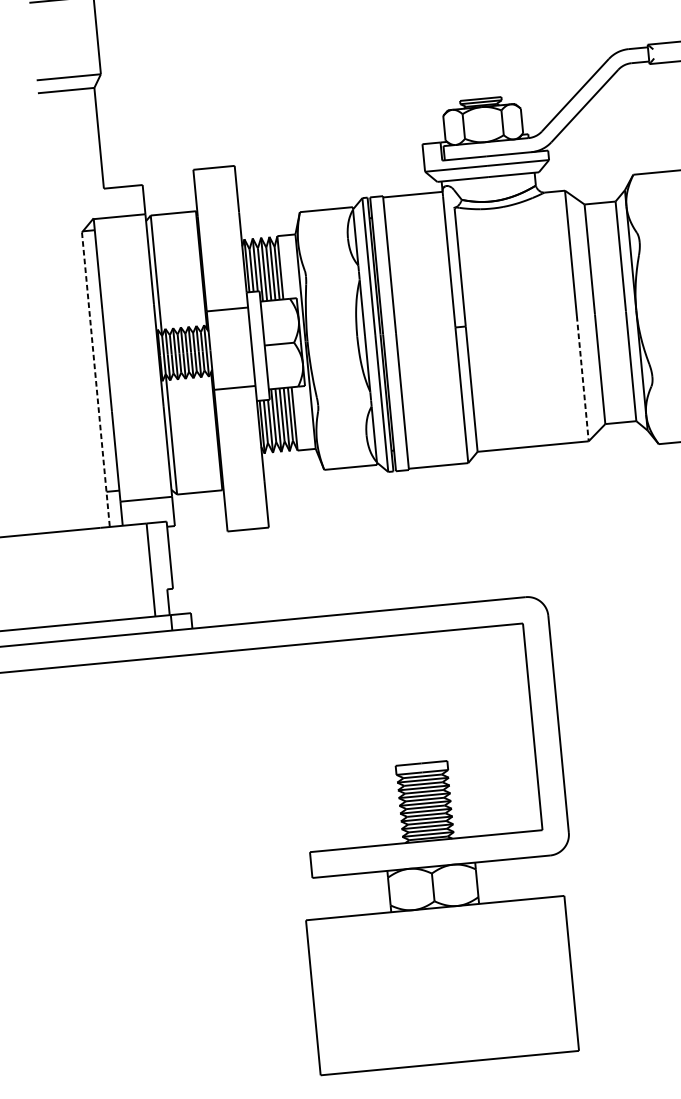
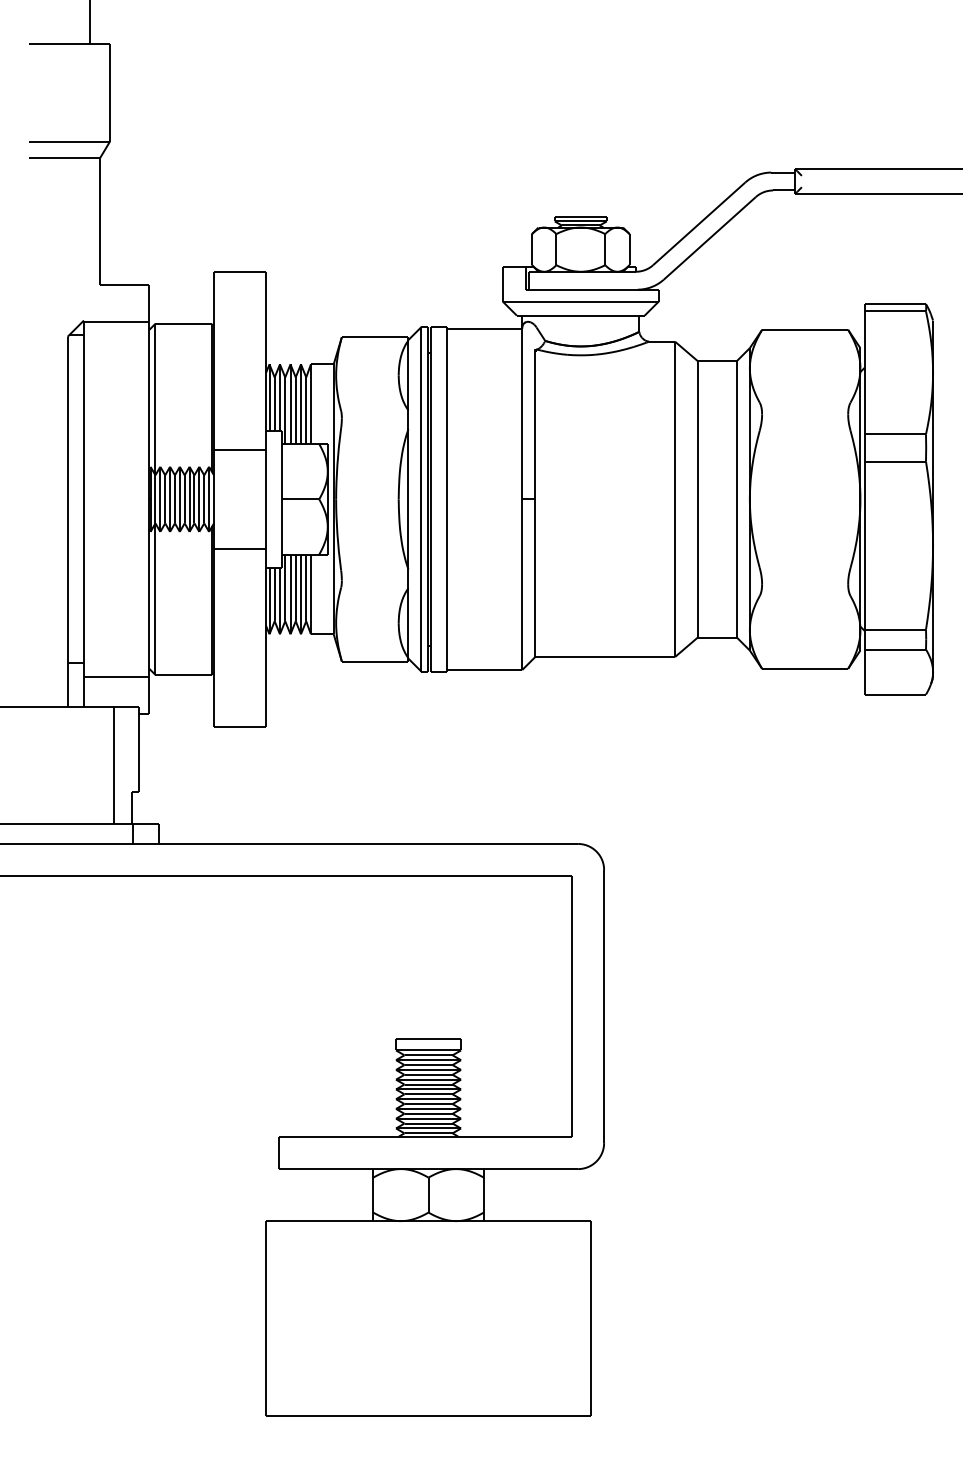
line: (583, 378) -> (675, 578), dashed -> solid
line: (95, 380) -> (67, 522), dashed -> solid

